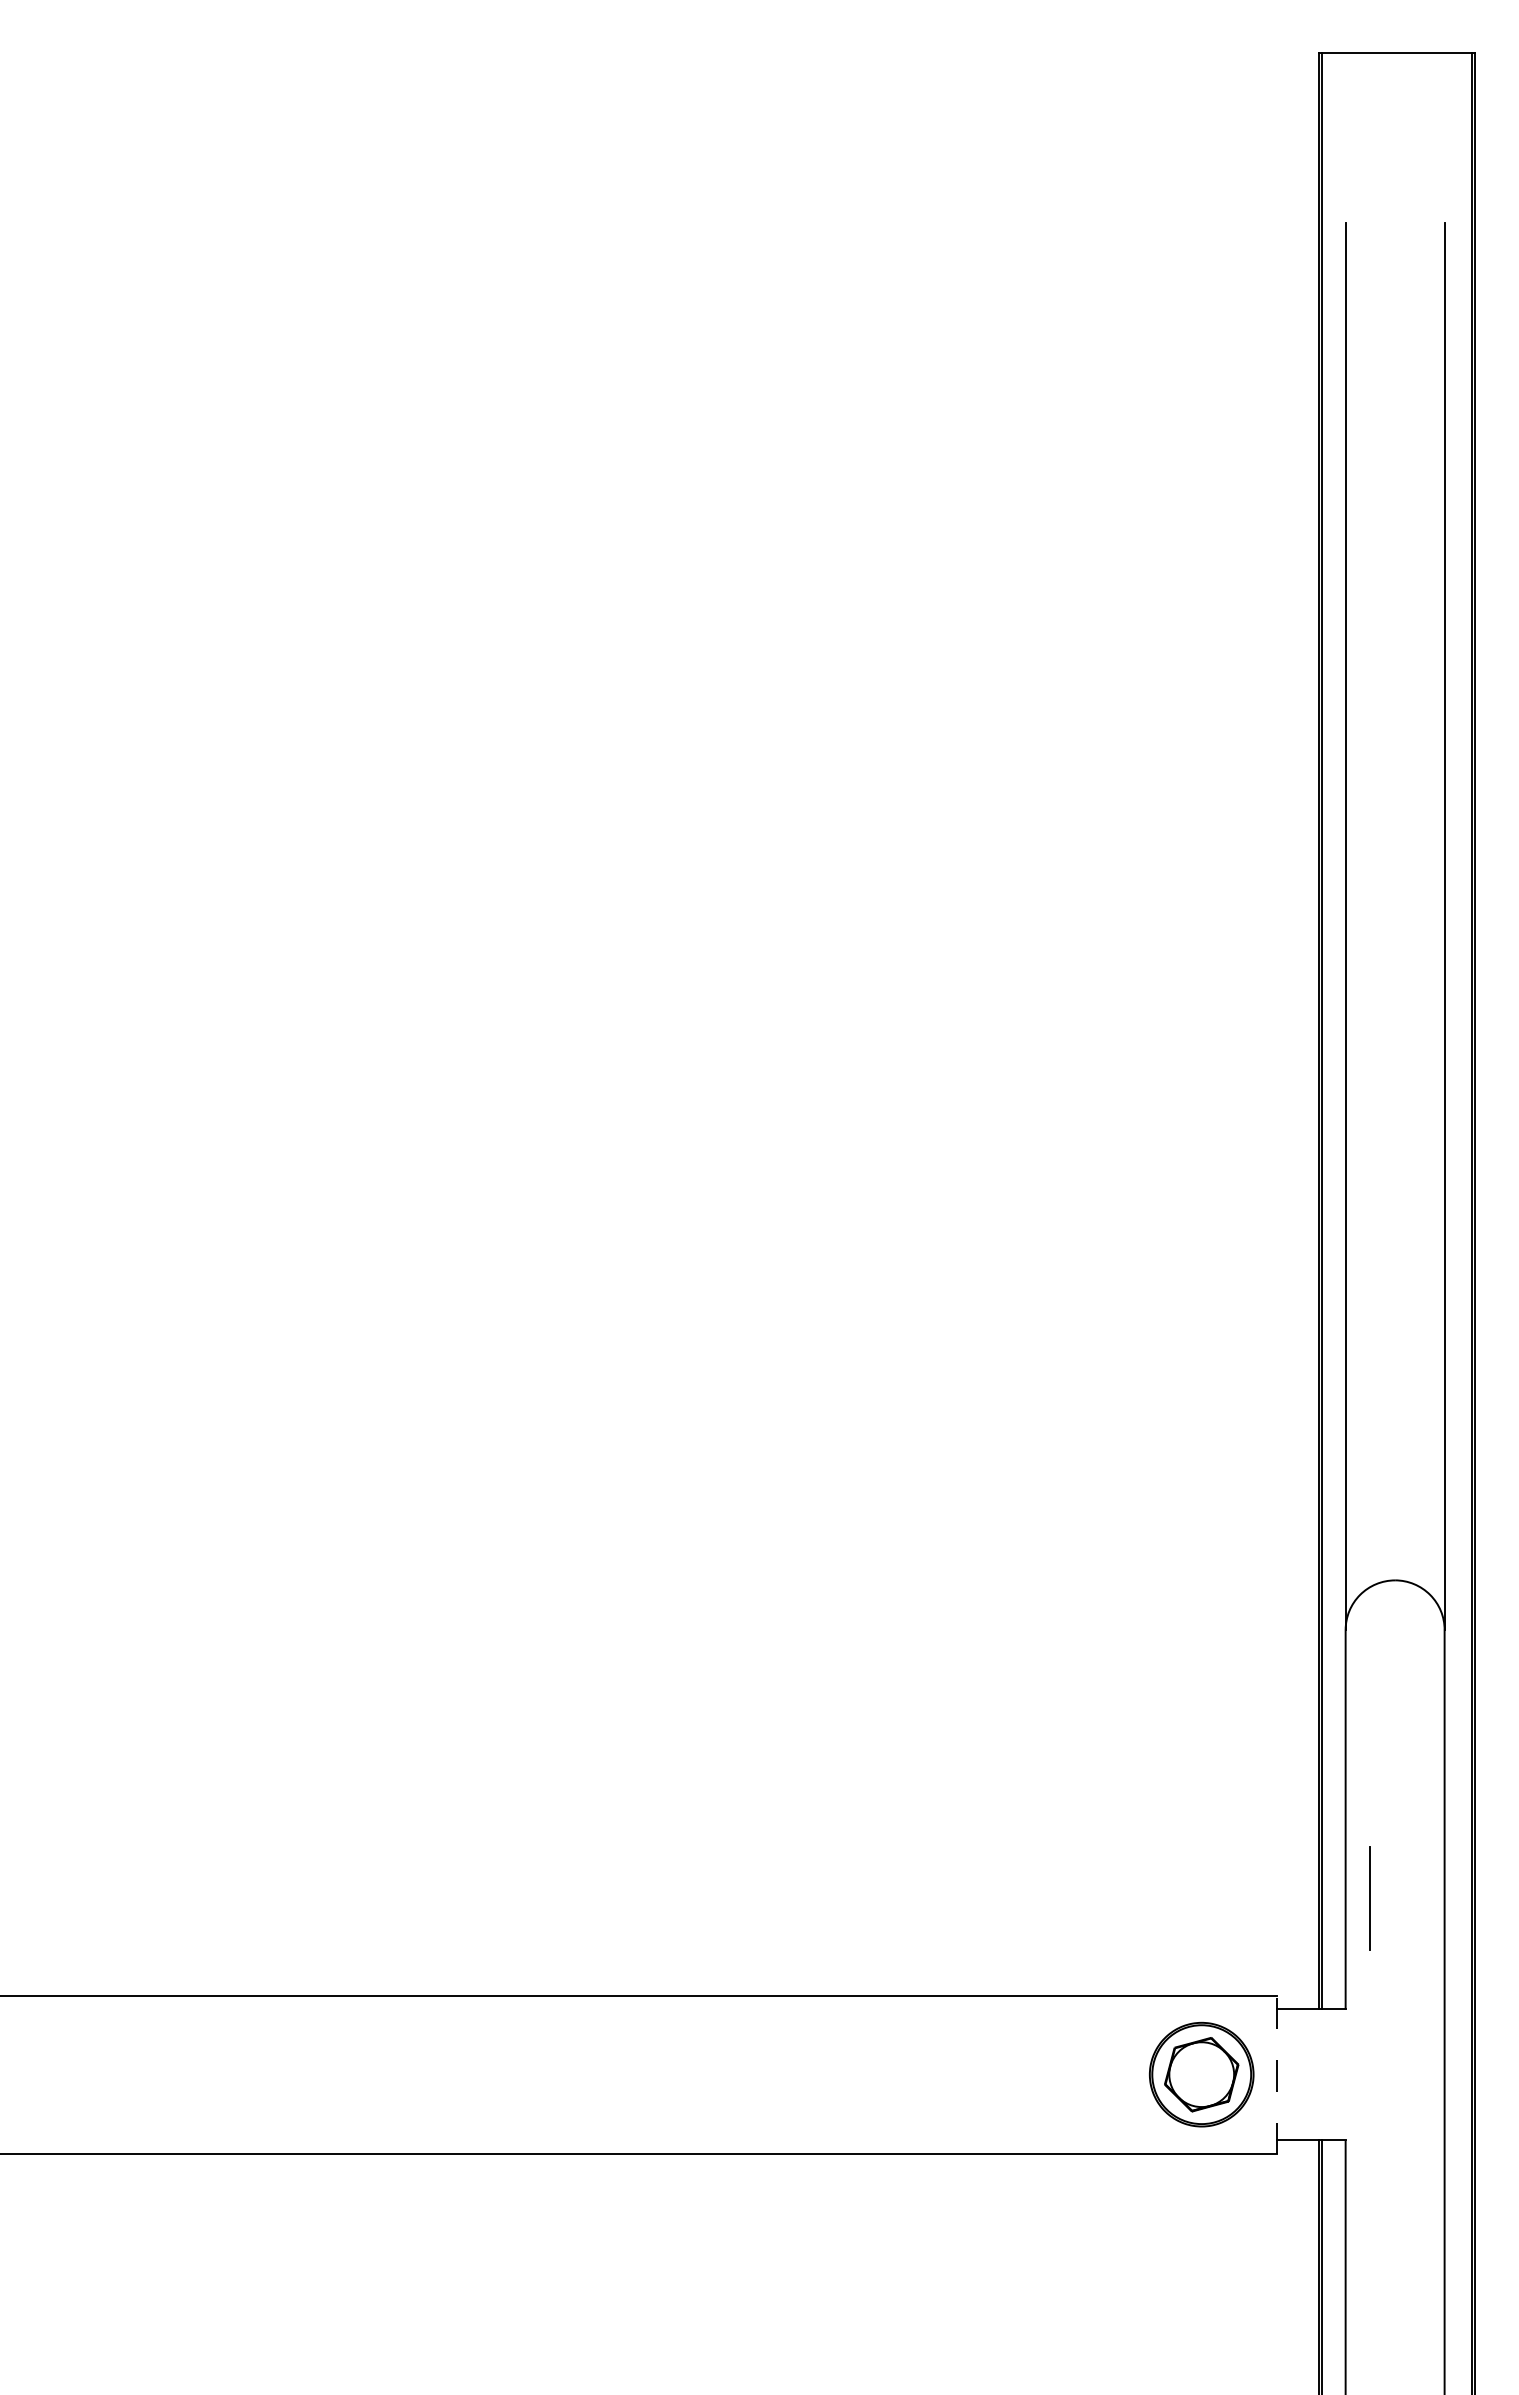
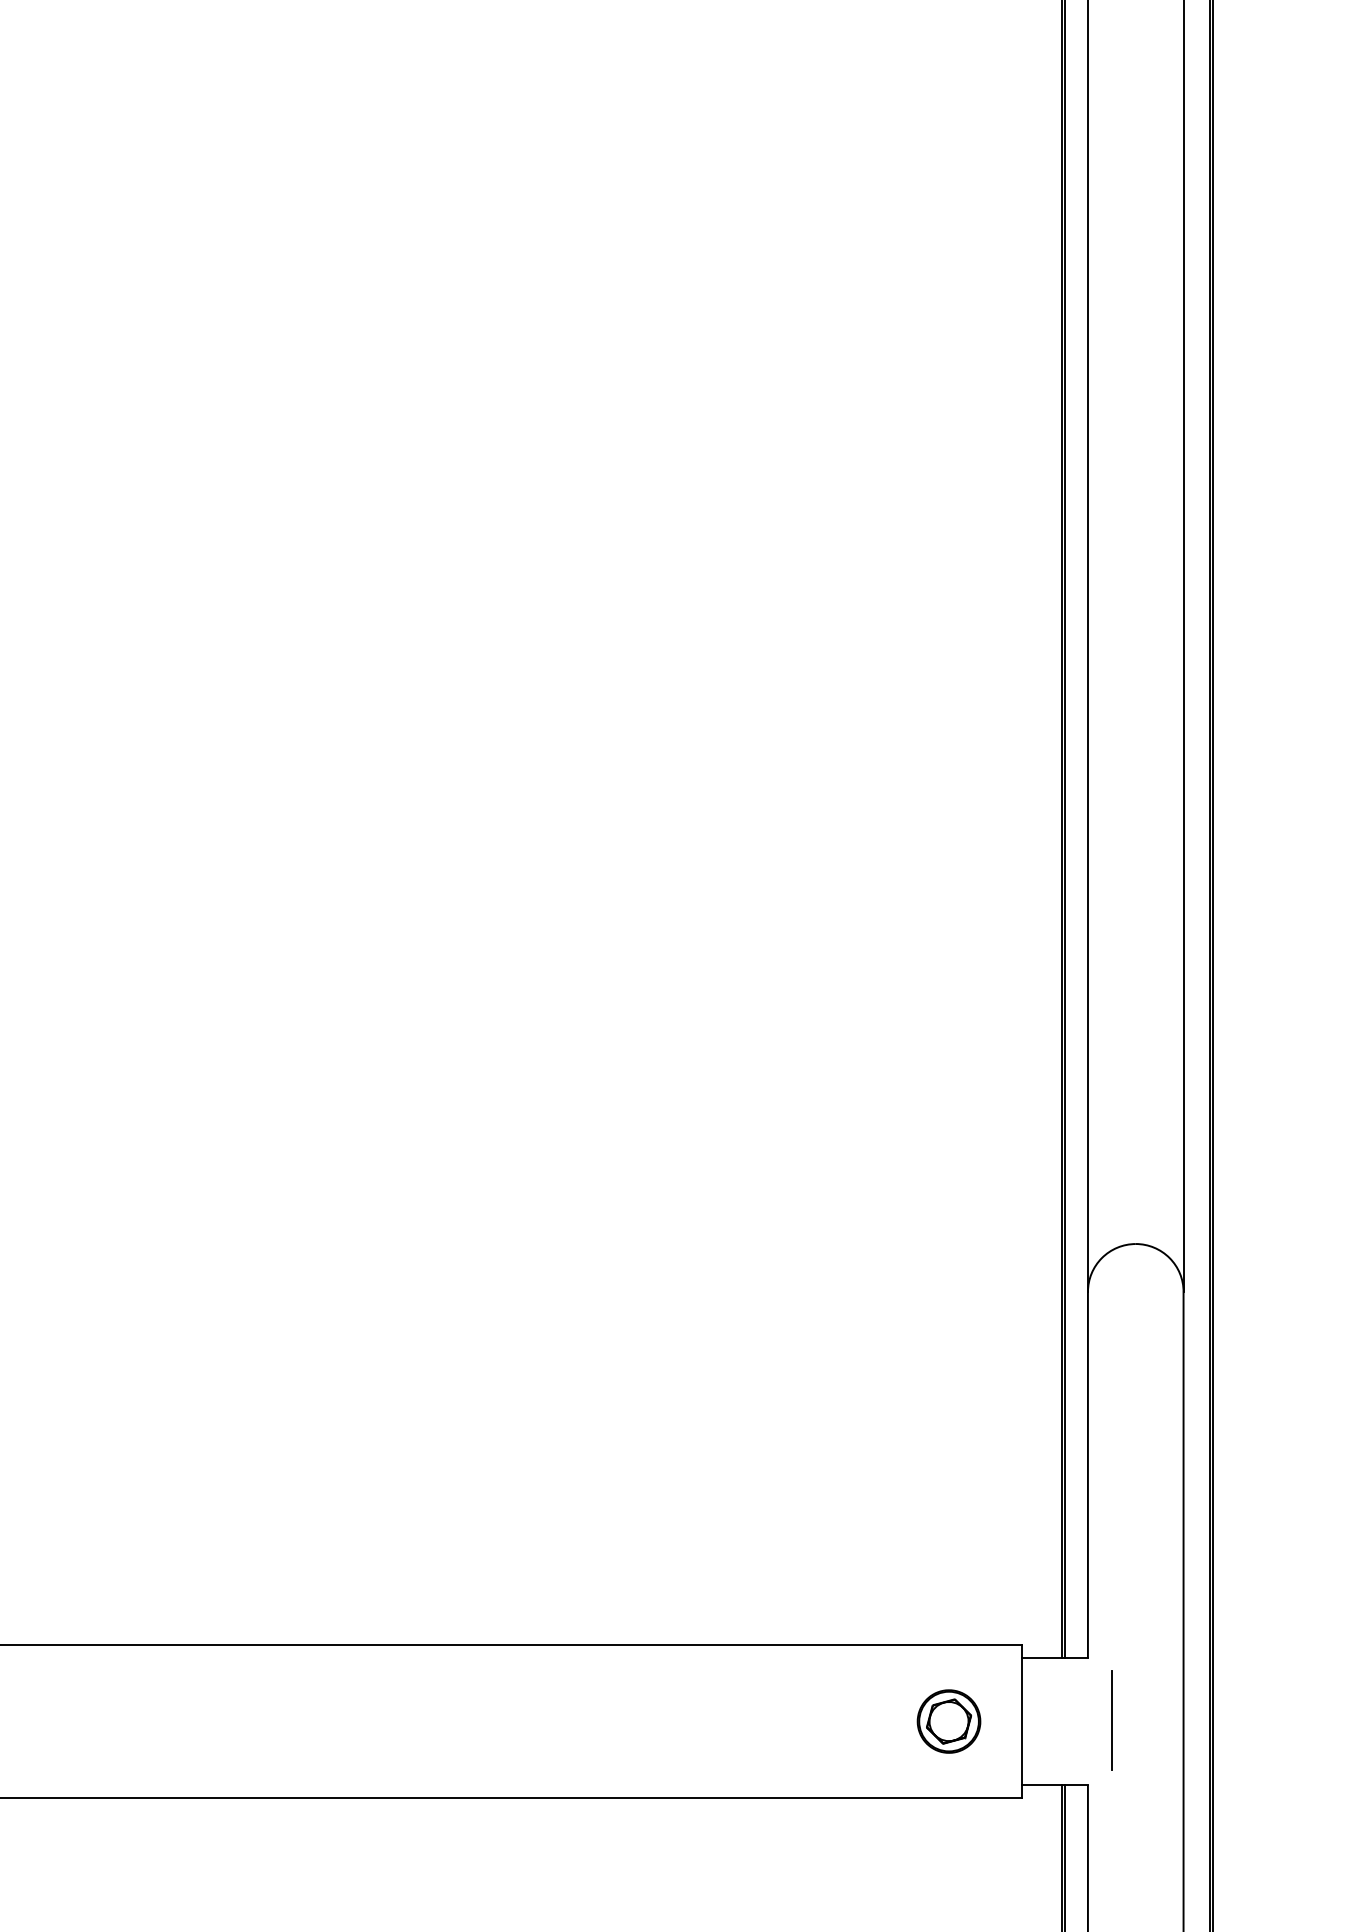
line: (1369, 1898) -> (1111, 1720), moved
part: (1201, 2074) -> (948, 1721), size x0.62
line: (1276, 2074) -> (1021, 1721), dashed -> solid

